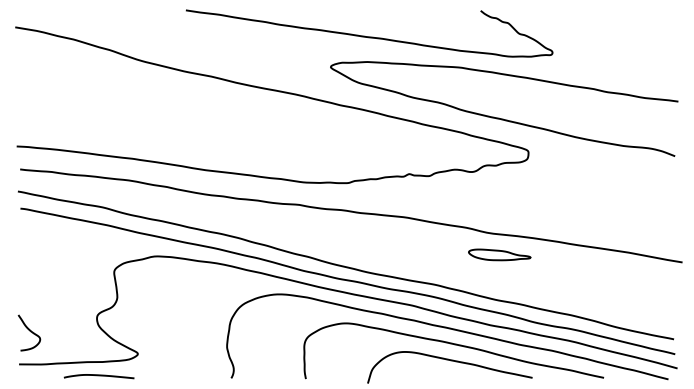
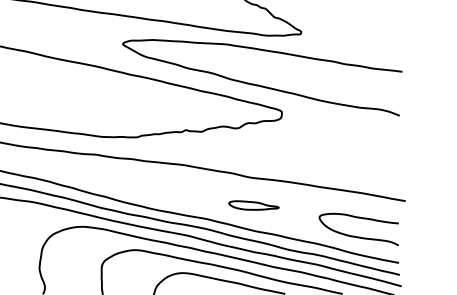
part: (499, 254) -> (253, 205), moved
curve: (623, 306) -> (358, 236), added

